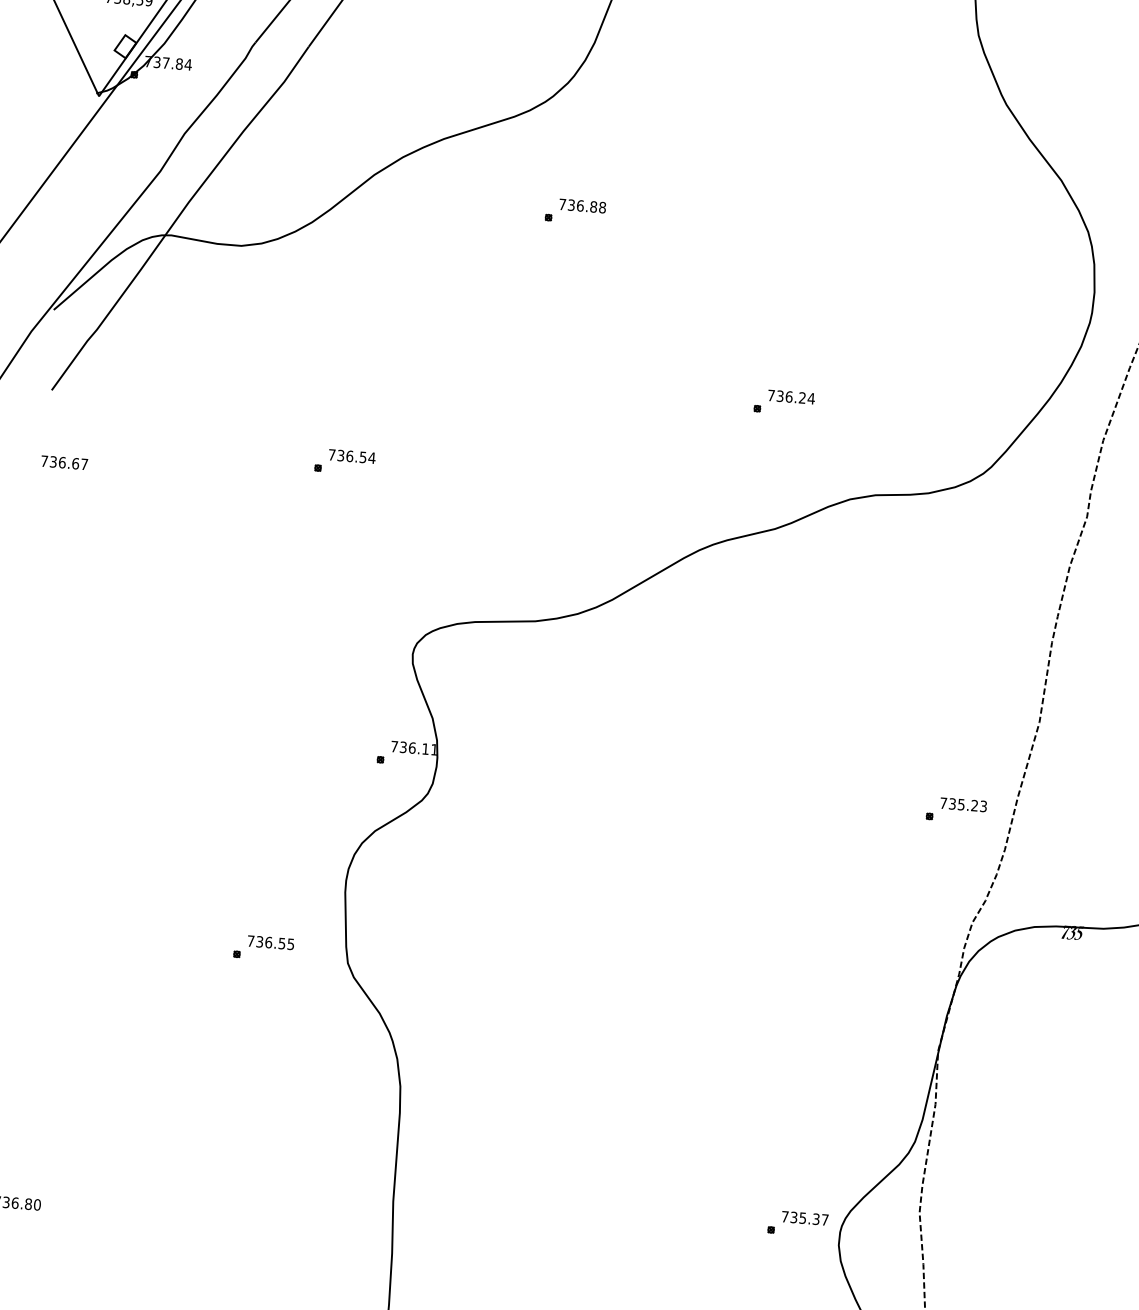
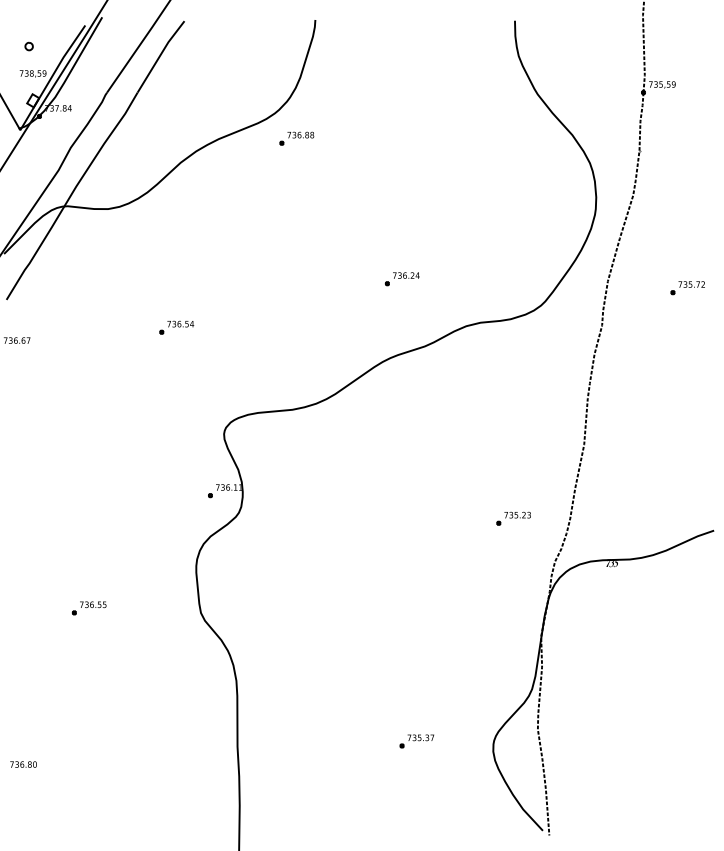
part: (574, 211) -> (296, 138), moved
part: (782, 403) -> (401, 279), moved
part: (955, 810) -> (513, 518), moved
part: (262, 948) -> (88, 608), moved
part: (796, 1224) -> (416, 741), moved

